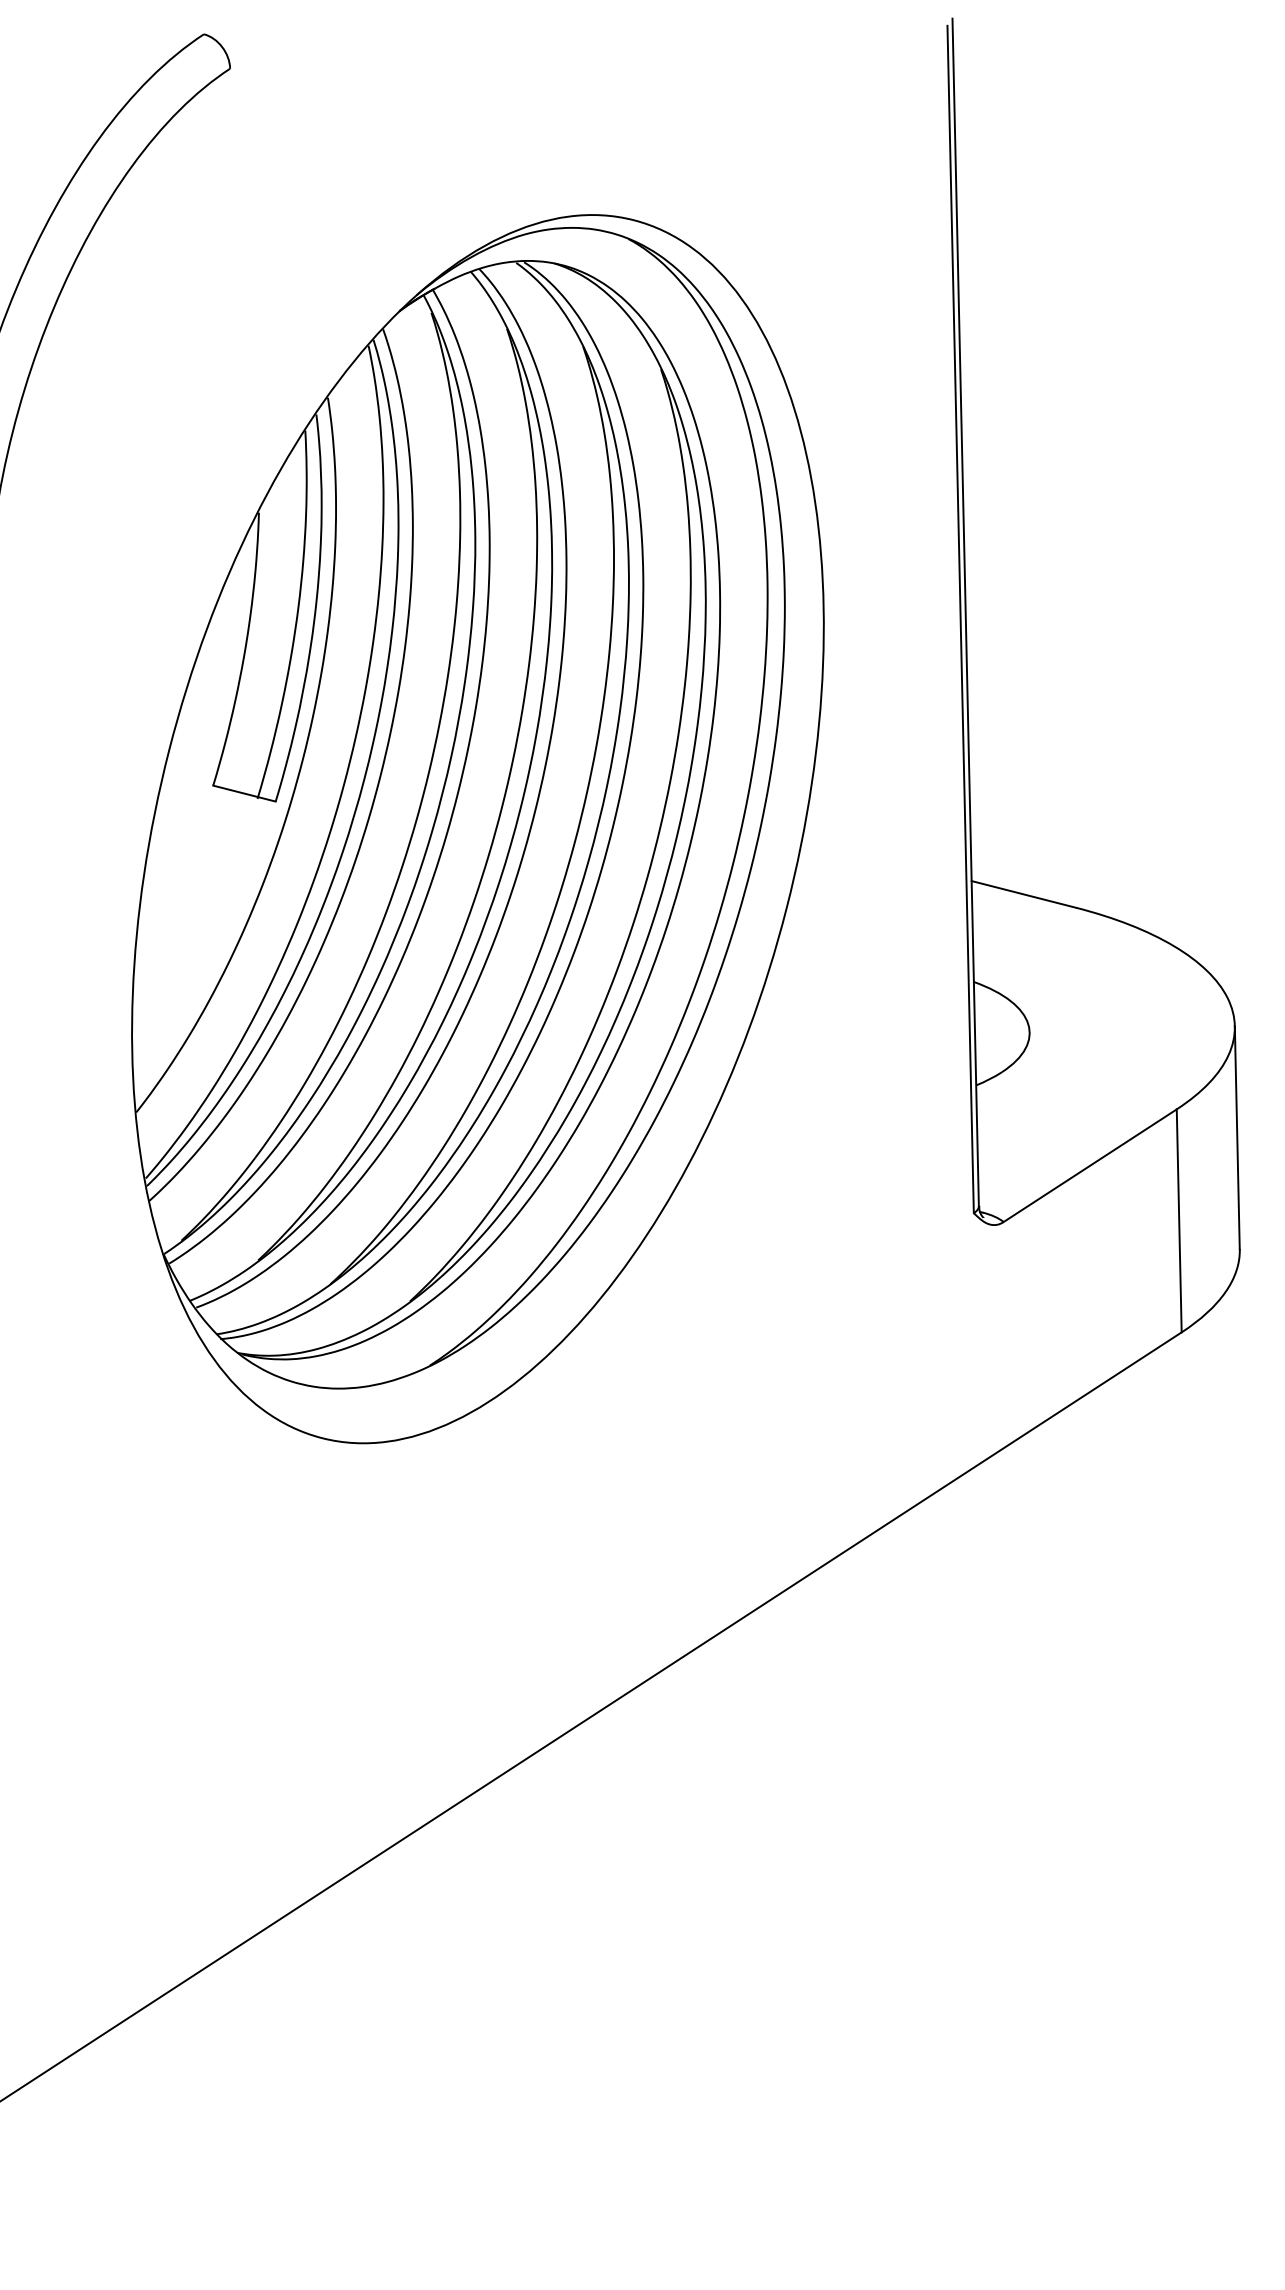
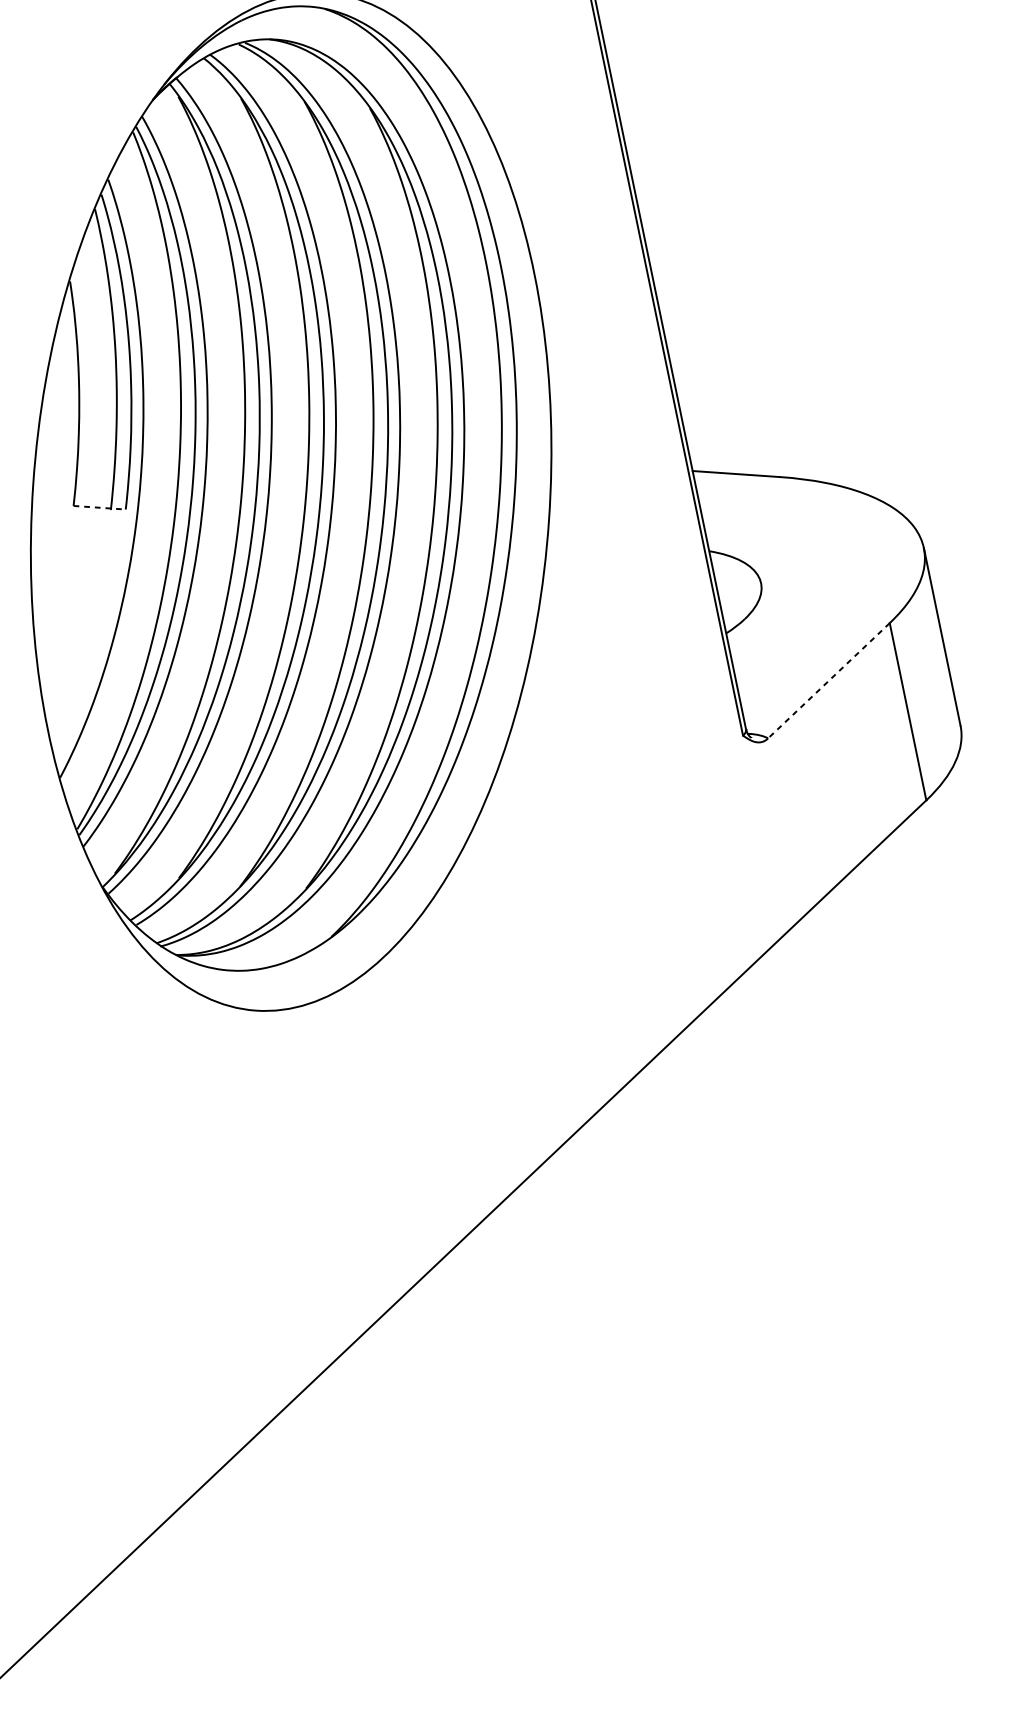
line: (244, 793) -> (99, 507), solid -> dashed
line: (1089, 1165) -> (828, 680), solid -> dashed

